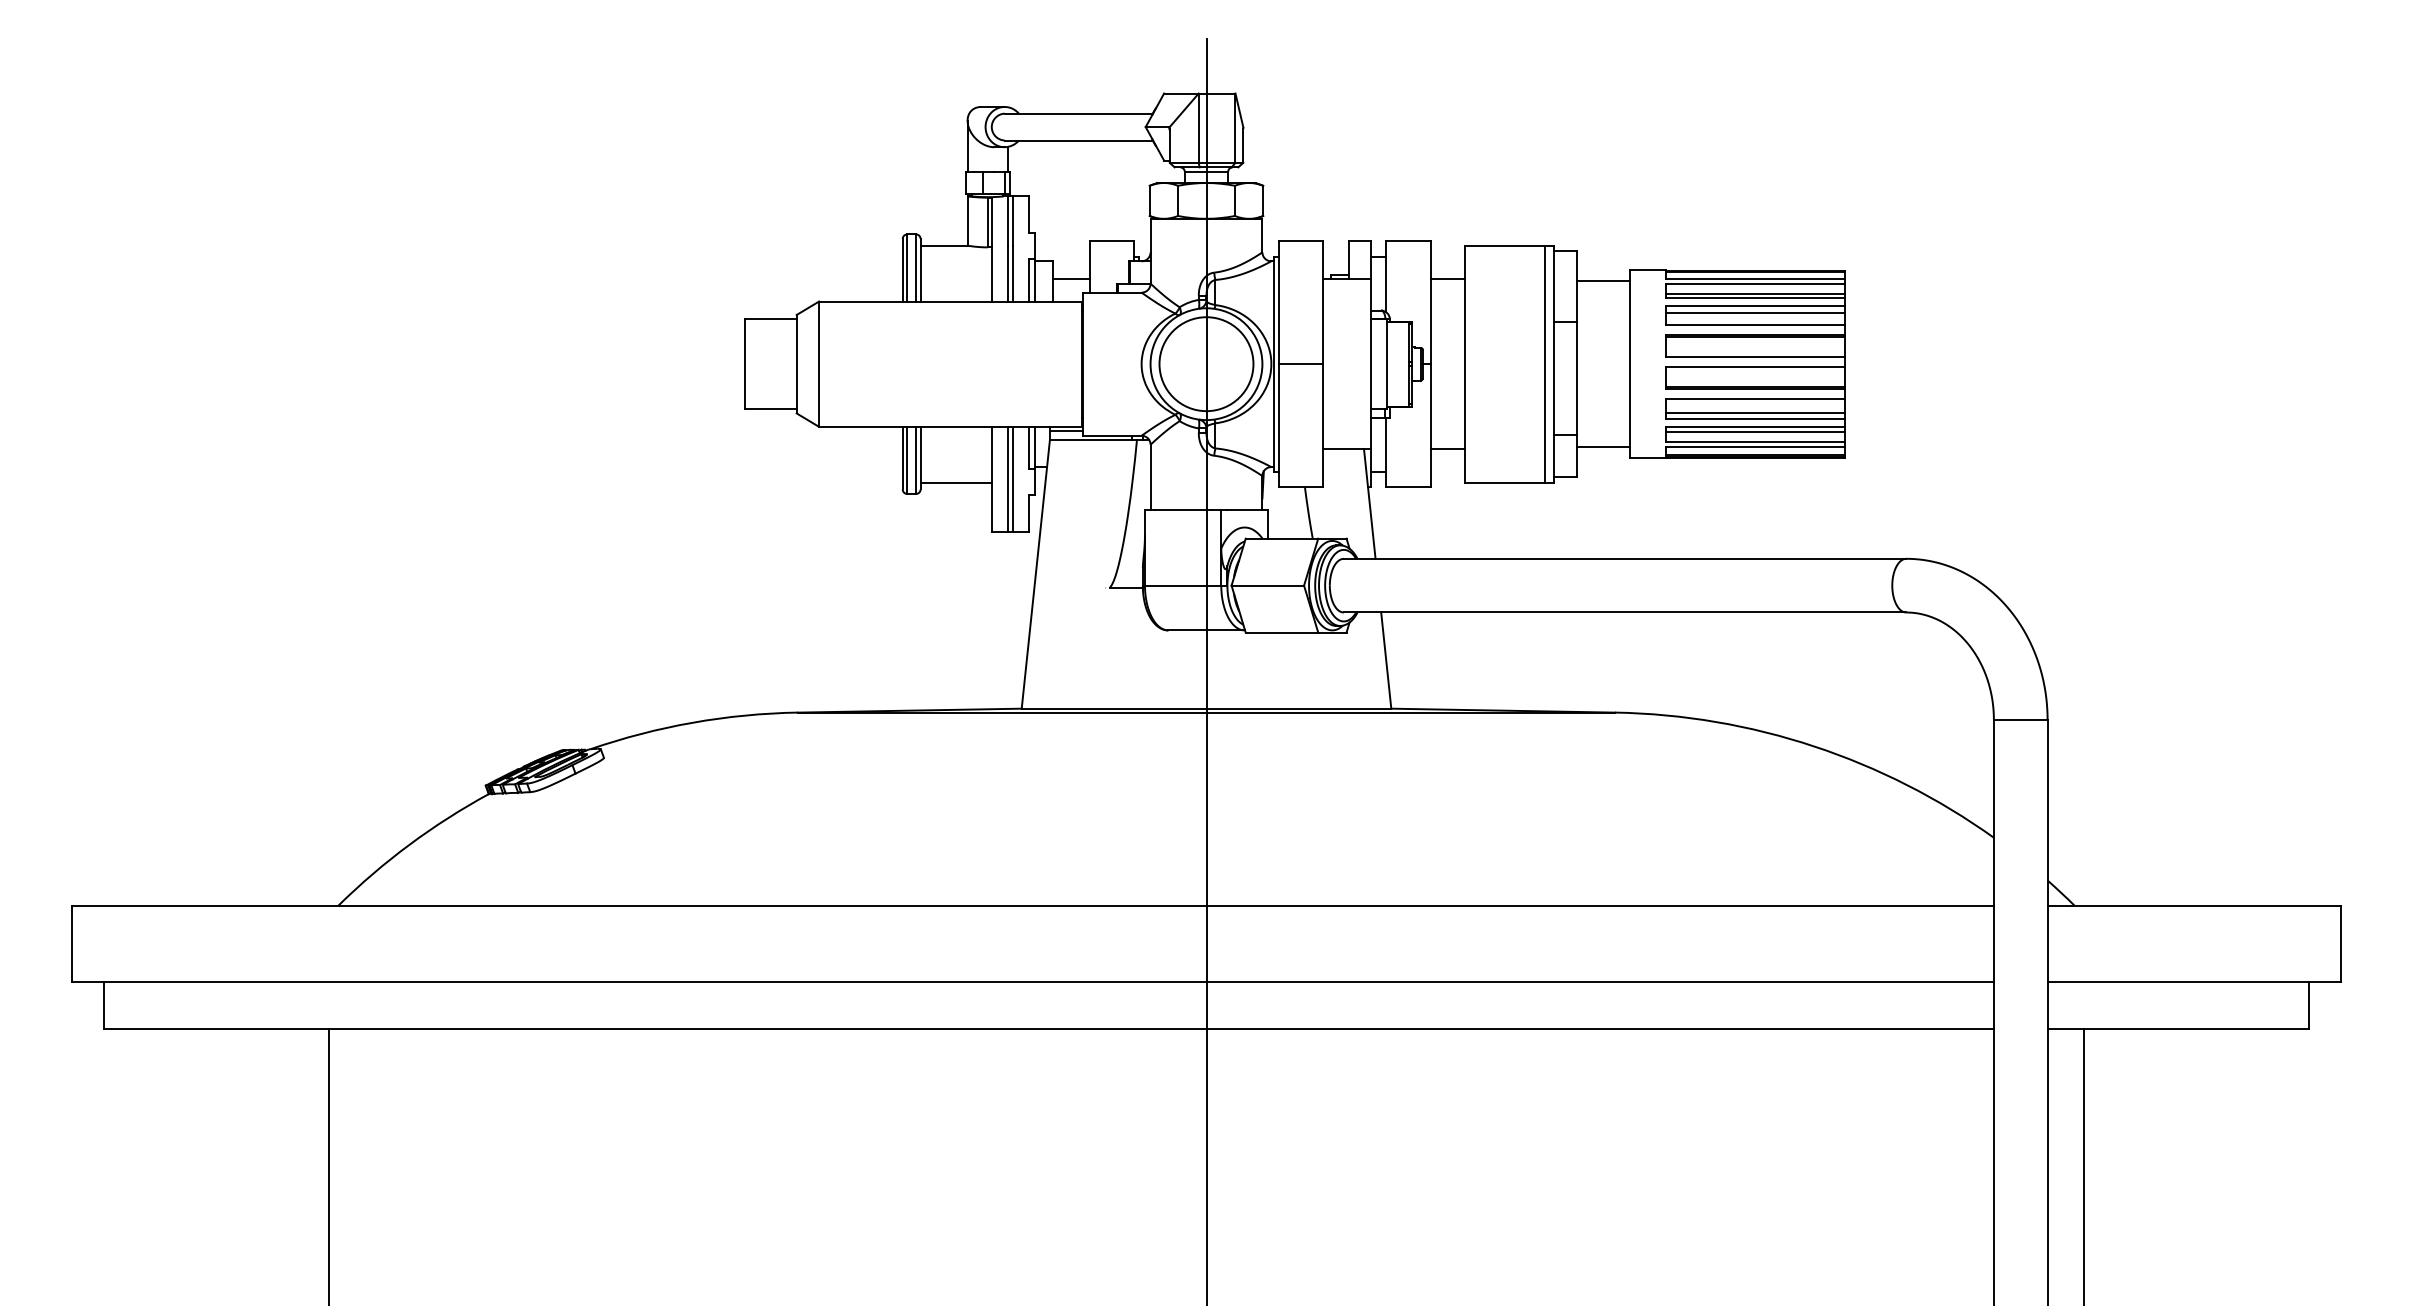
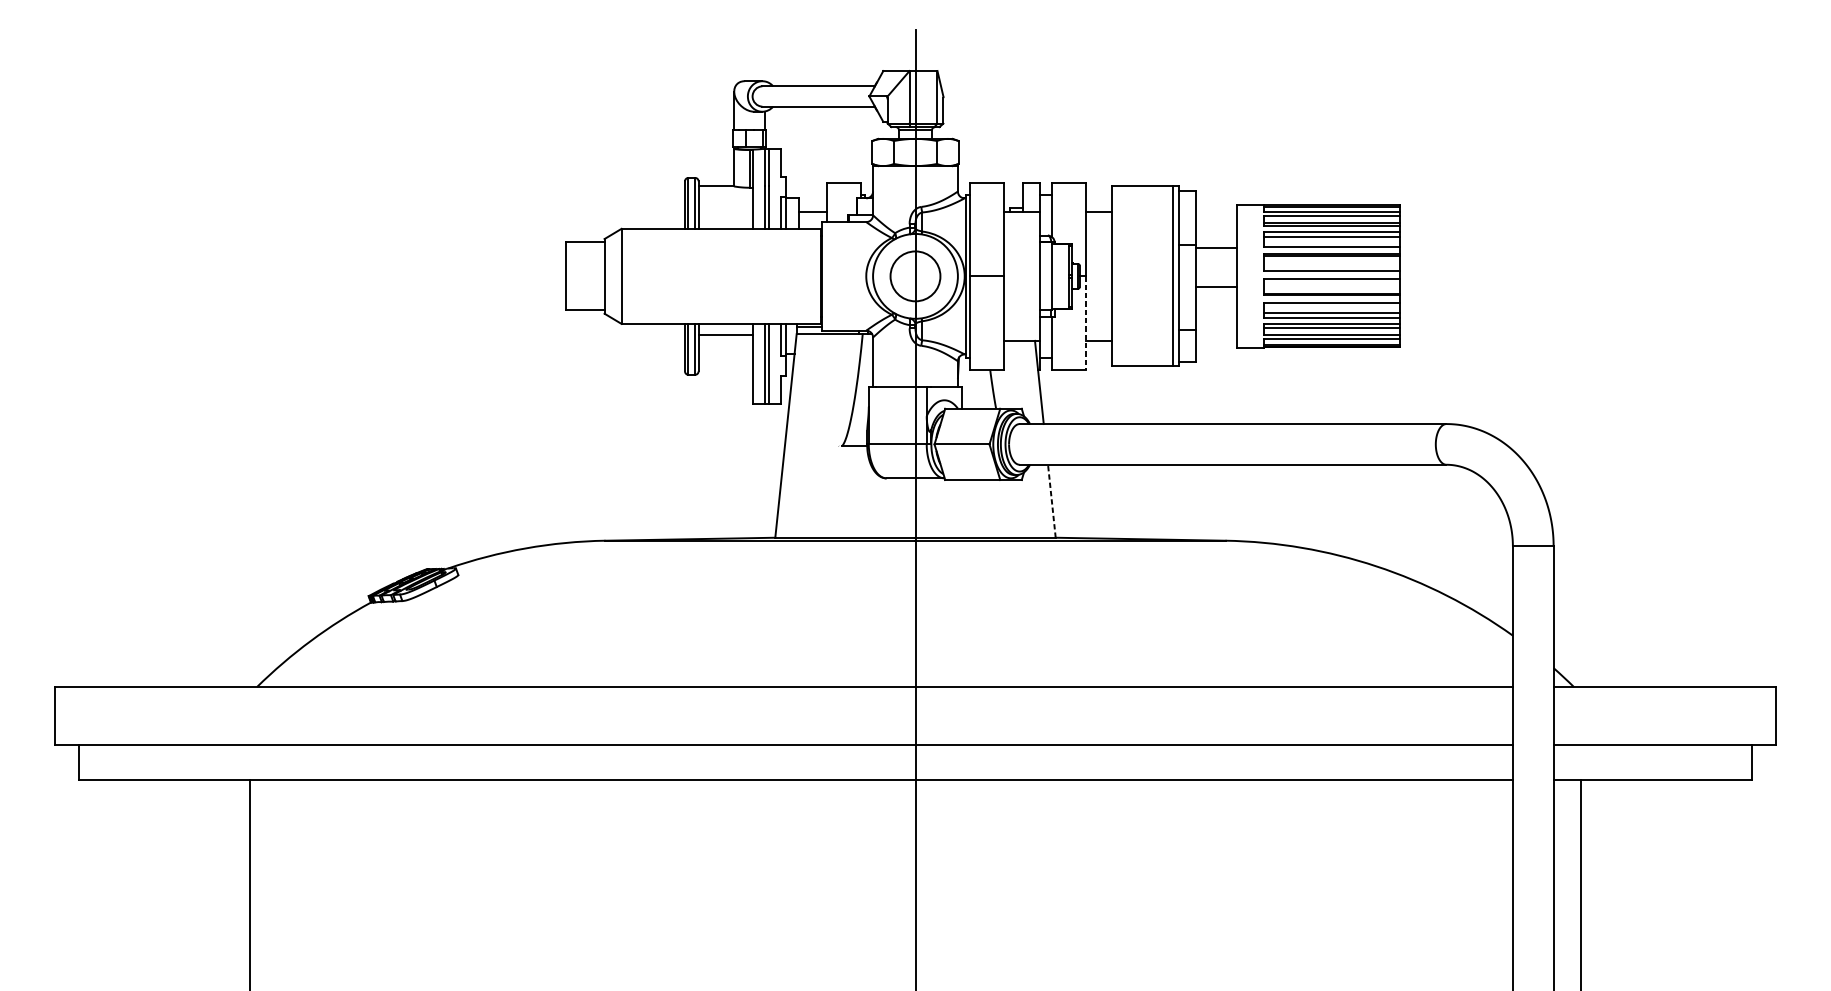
line: (1603, 281) -> (1216, 247), moved
circle: (1206, 364) -> (915, 276), size x0.7
line: (1430, 425) -> (1085, 322), solid -> dashed
line: (1603, 446) -> (1216, 286), moved
line: (956, 482) -> (725, 335), moved
line: (1386, 660) -> (1052, 501), solid -> dashed

